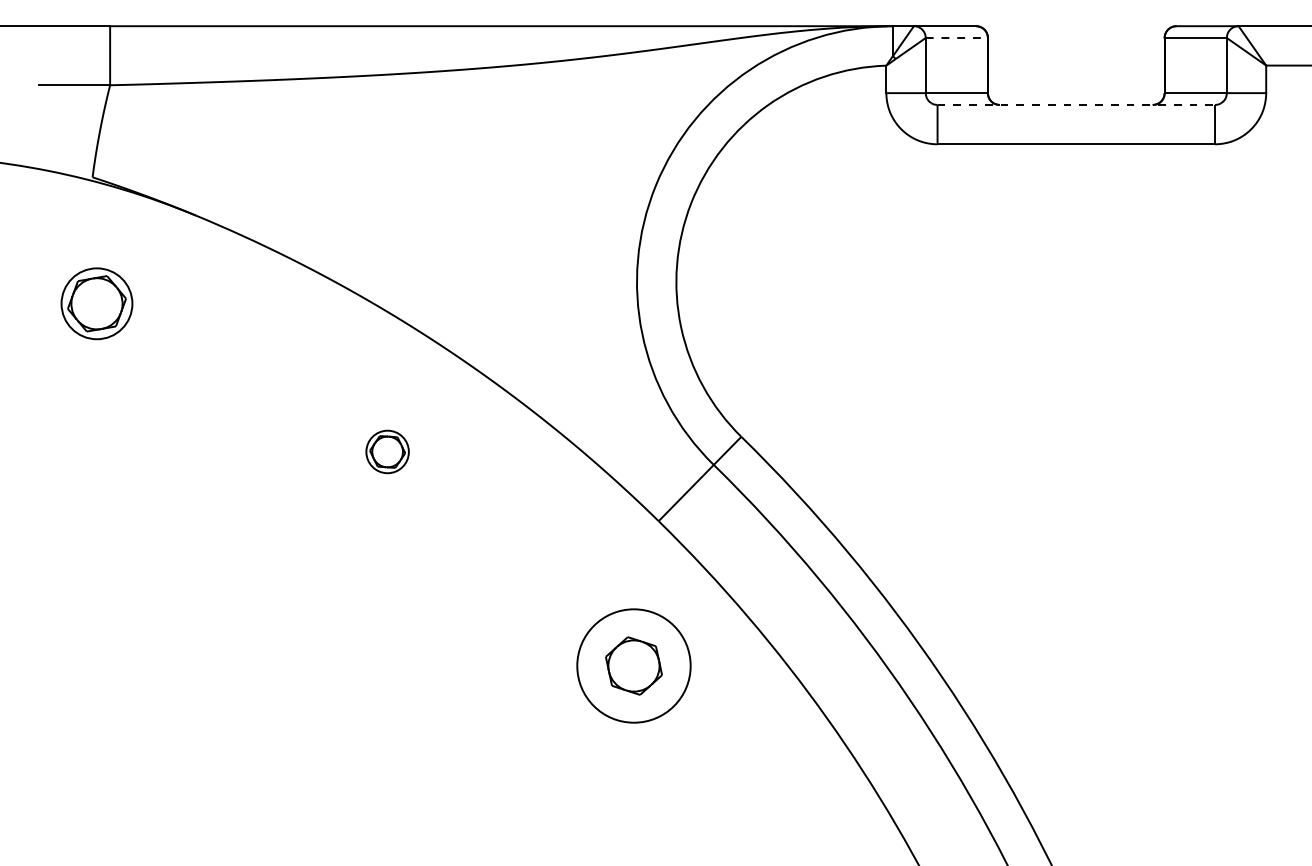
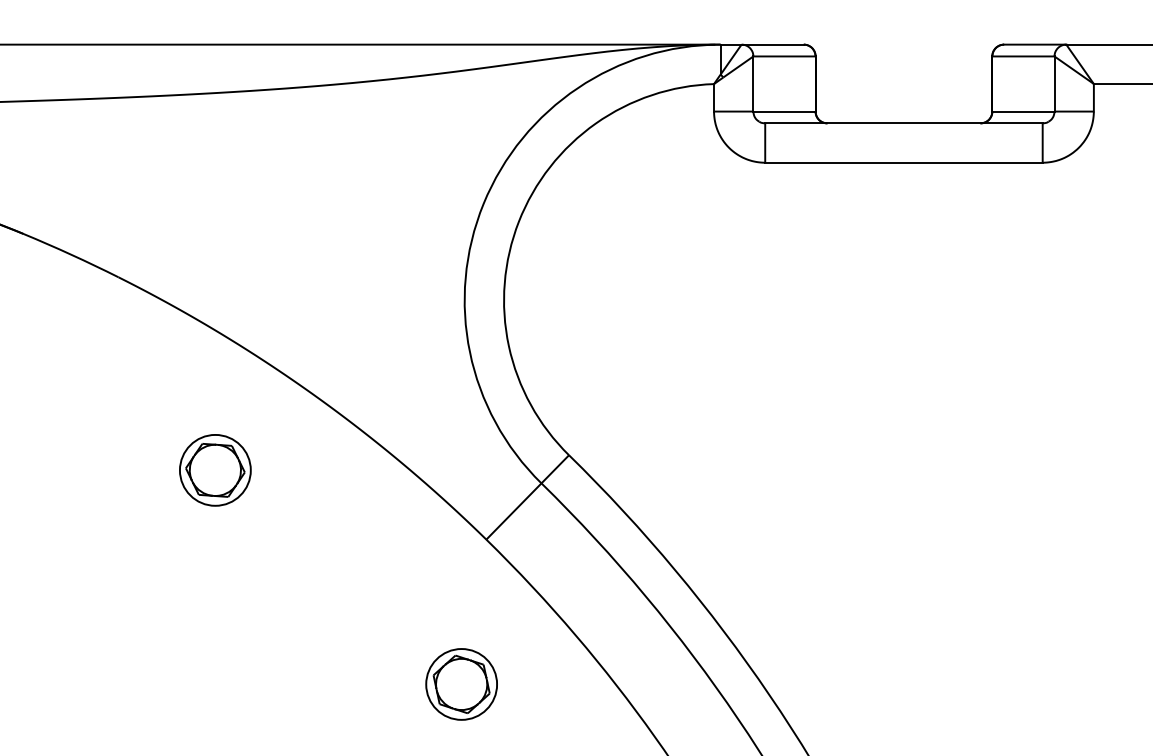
line: (957, 38) -> (785, 56), dashed -> solid
line: (1076, 104) -> (904, 122), dashed -> solid
part: (387, 451) -> (215, 469), size x1.67
circle: (633, 665) -> (461, 683), size x0.62

